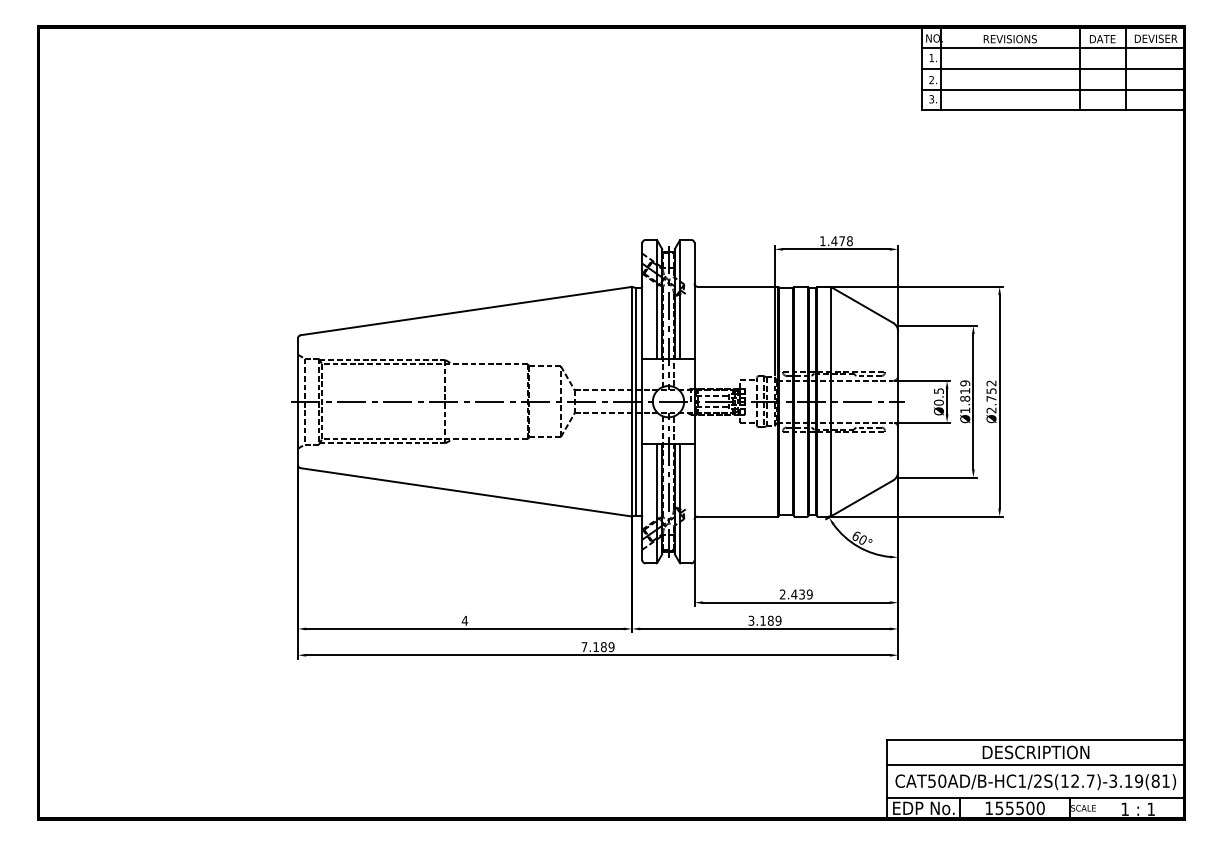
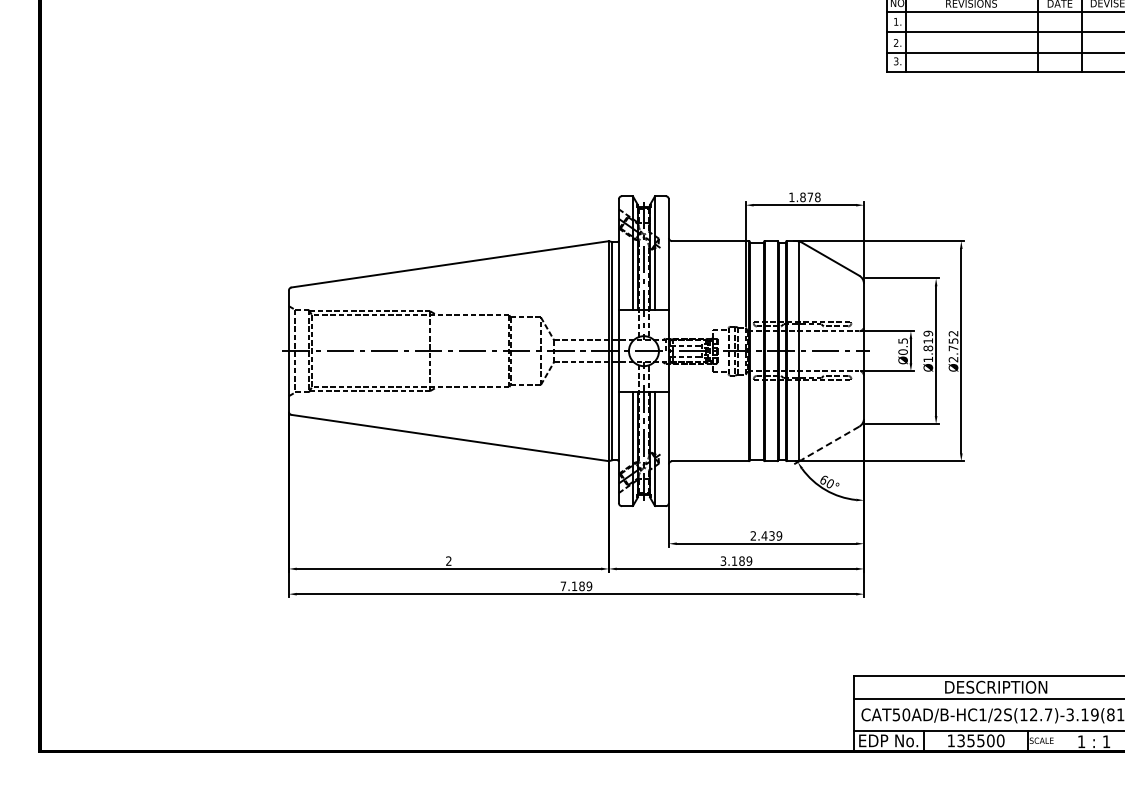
text: (834, 241) -> (803, 197), 1.478 -> 1.878
line: (863, 497) -> (830, 442), solid -> dashed
text: (464, 620) -> (448, 560), 4 -> 2
text: (999, 807) -> (961, 740), 155500 -> 135500

